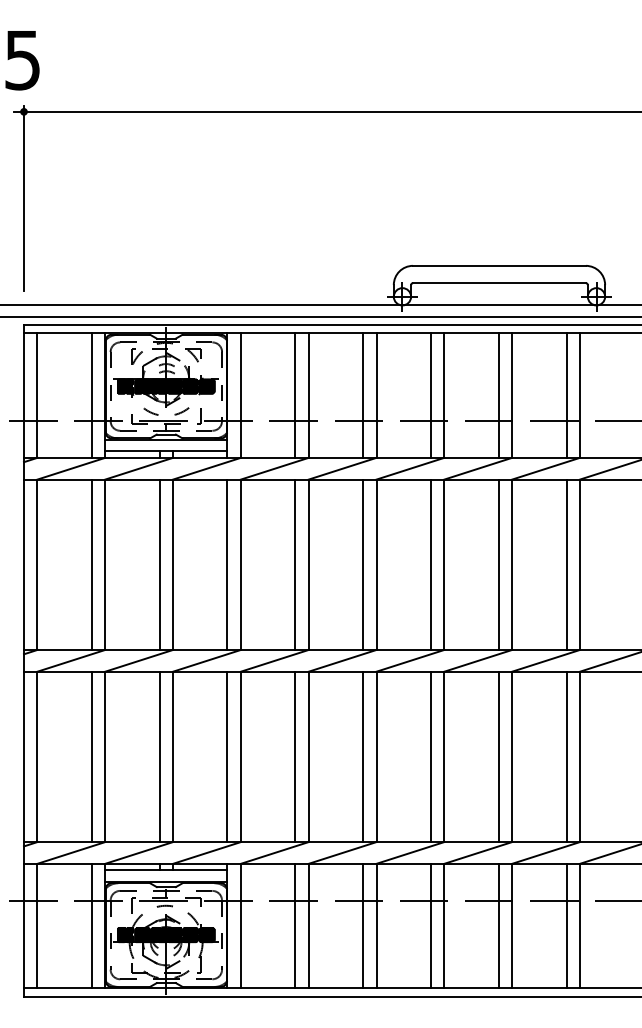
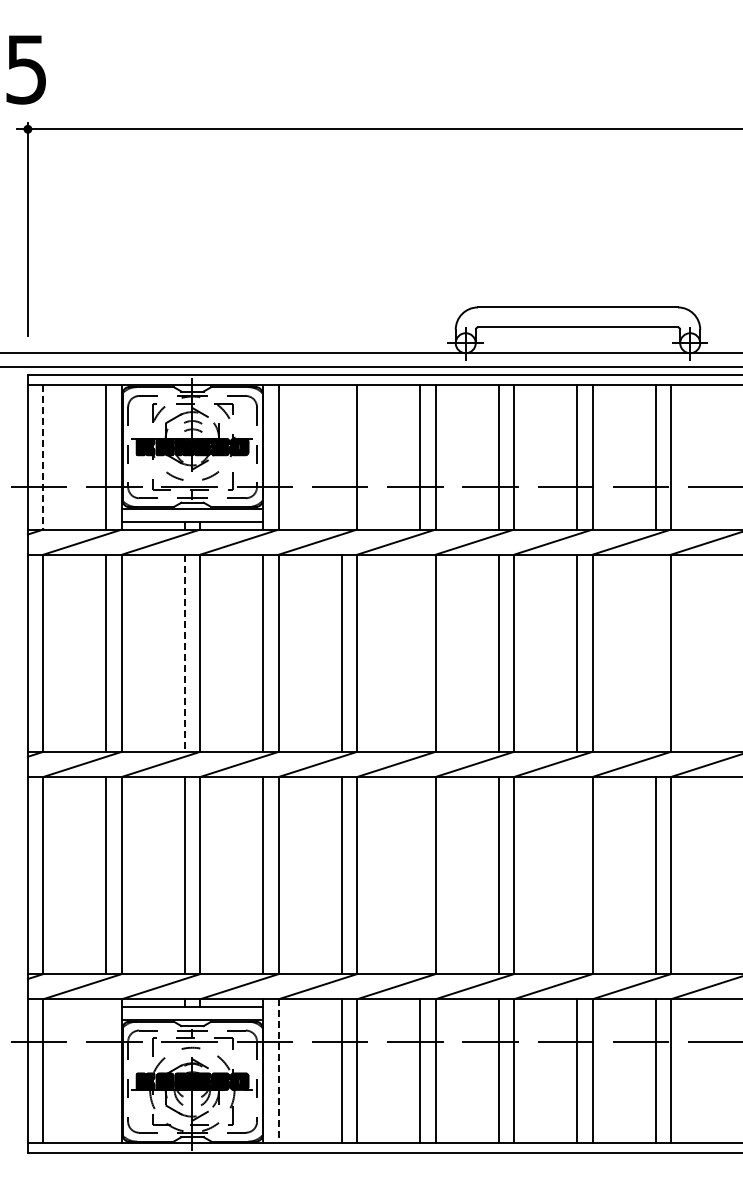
line: (295, 395) -> (341, 457), removed
line: (37, 396) -> (43, 458), solid -> dashed
line: (159, 564) -> (184, 653), solid -> dashed
line: (363, 564) -> (420, 652), removed
line: (566, 564) -> (655, 652), removed
line: (363, 756) -> (420, 875), removed
line: (499, 756) -> (577, 875), removed
line: (91, 926) -> (106, 1071), removed
line: (240, 926) -> (278, 1071), solid -> dashed

